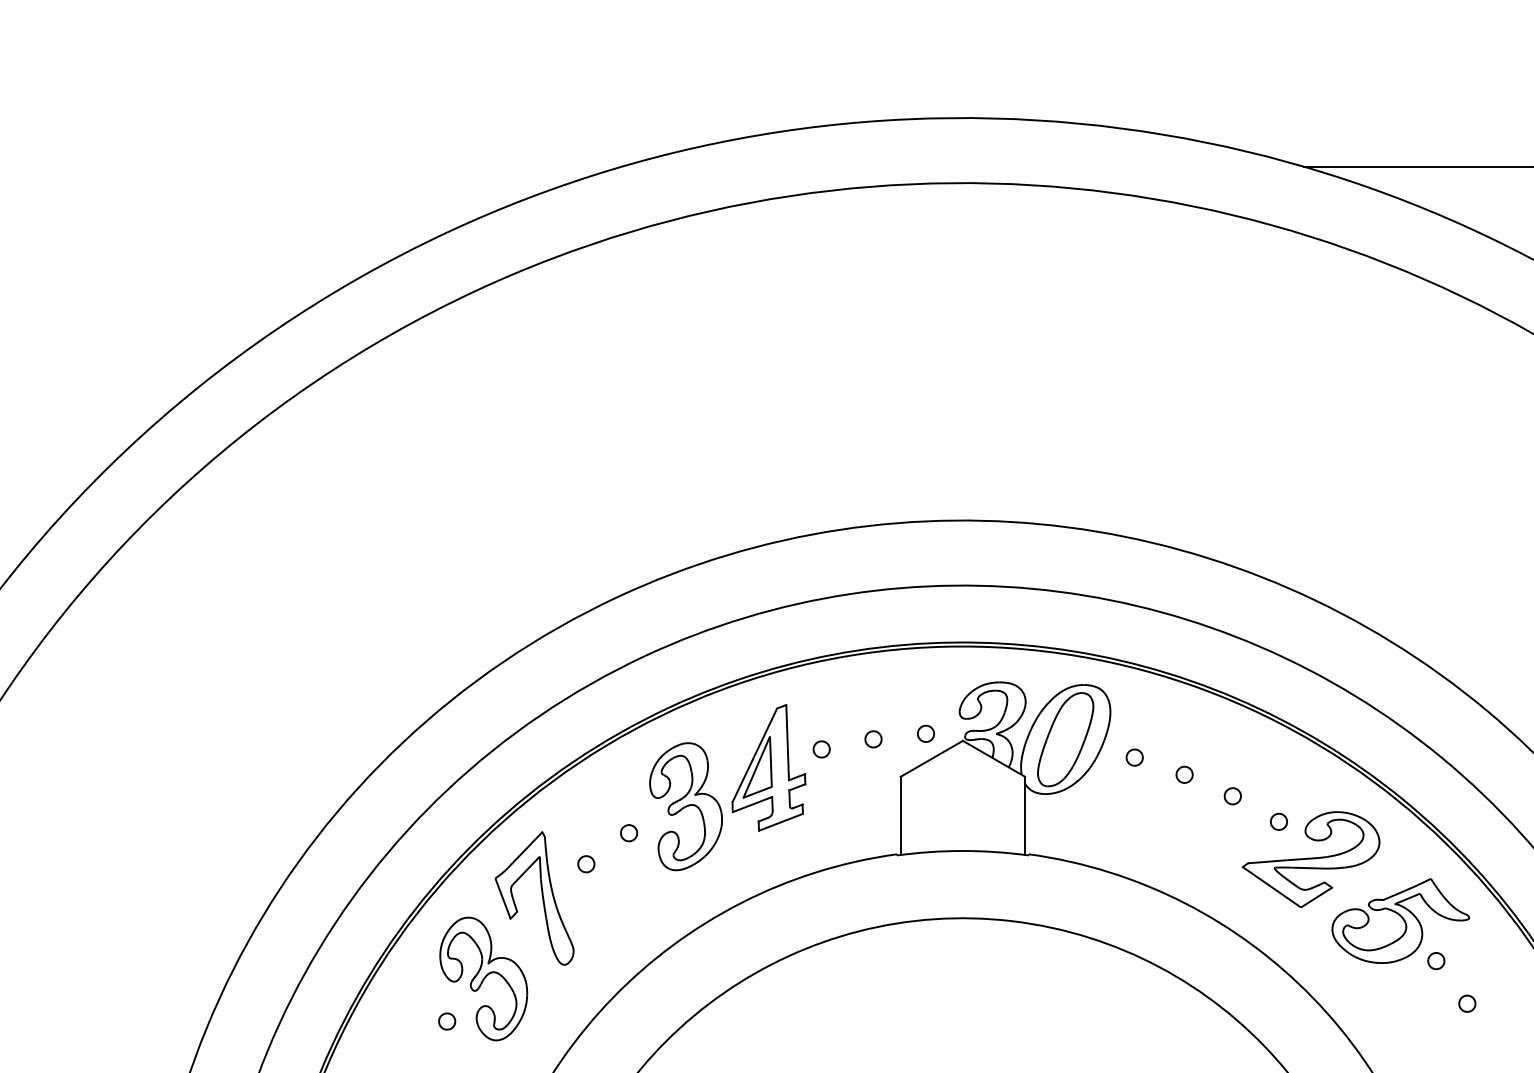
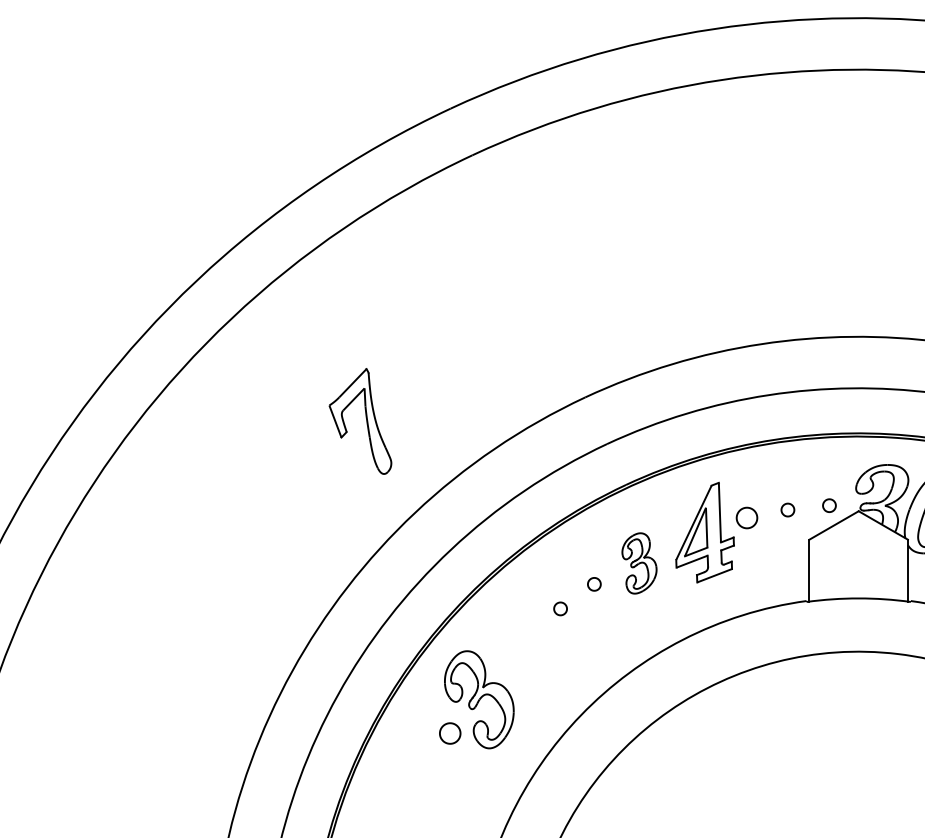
part: (821, 749) -> (746, 518), size x1.6
part: (685, 806) -> (639, 563), size x0.6
part: (541, 895) -> (365, 419), moved
part: (447, 1021) -> (450, 733), size x1.6

